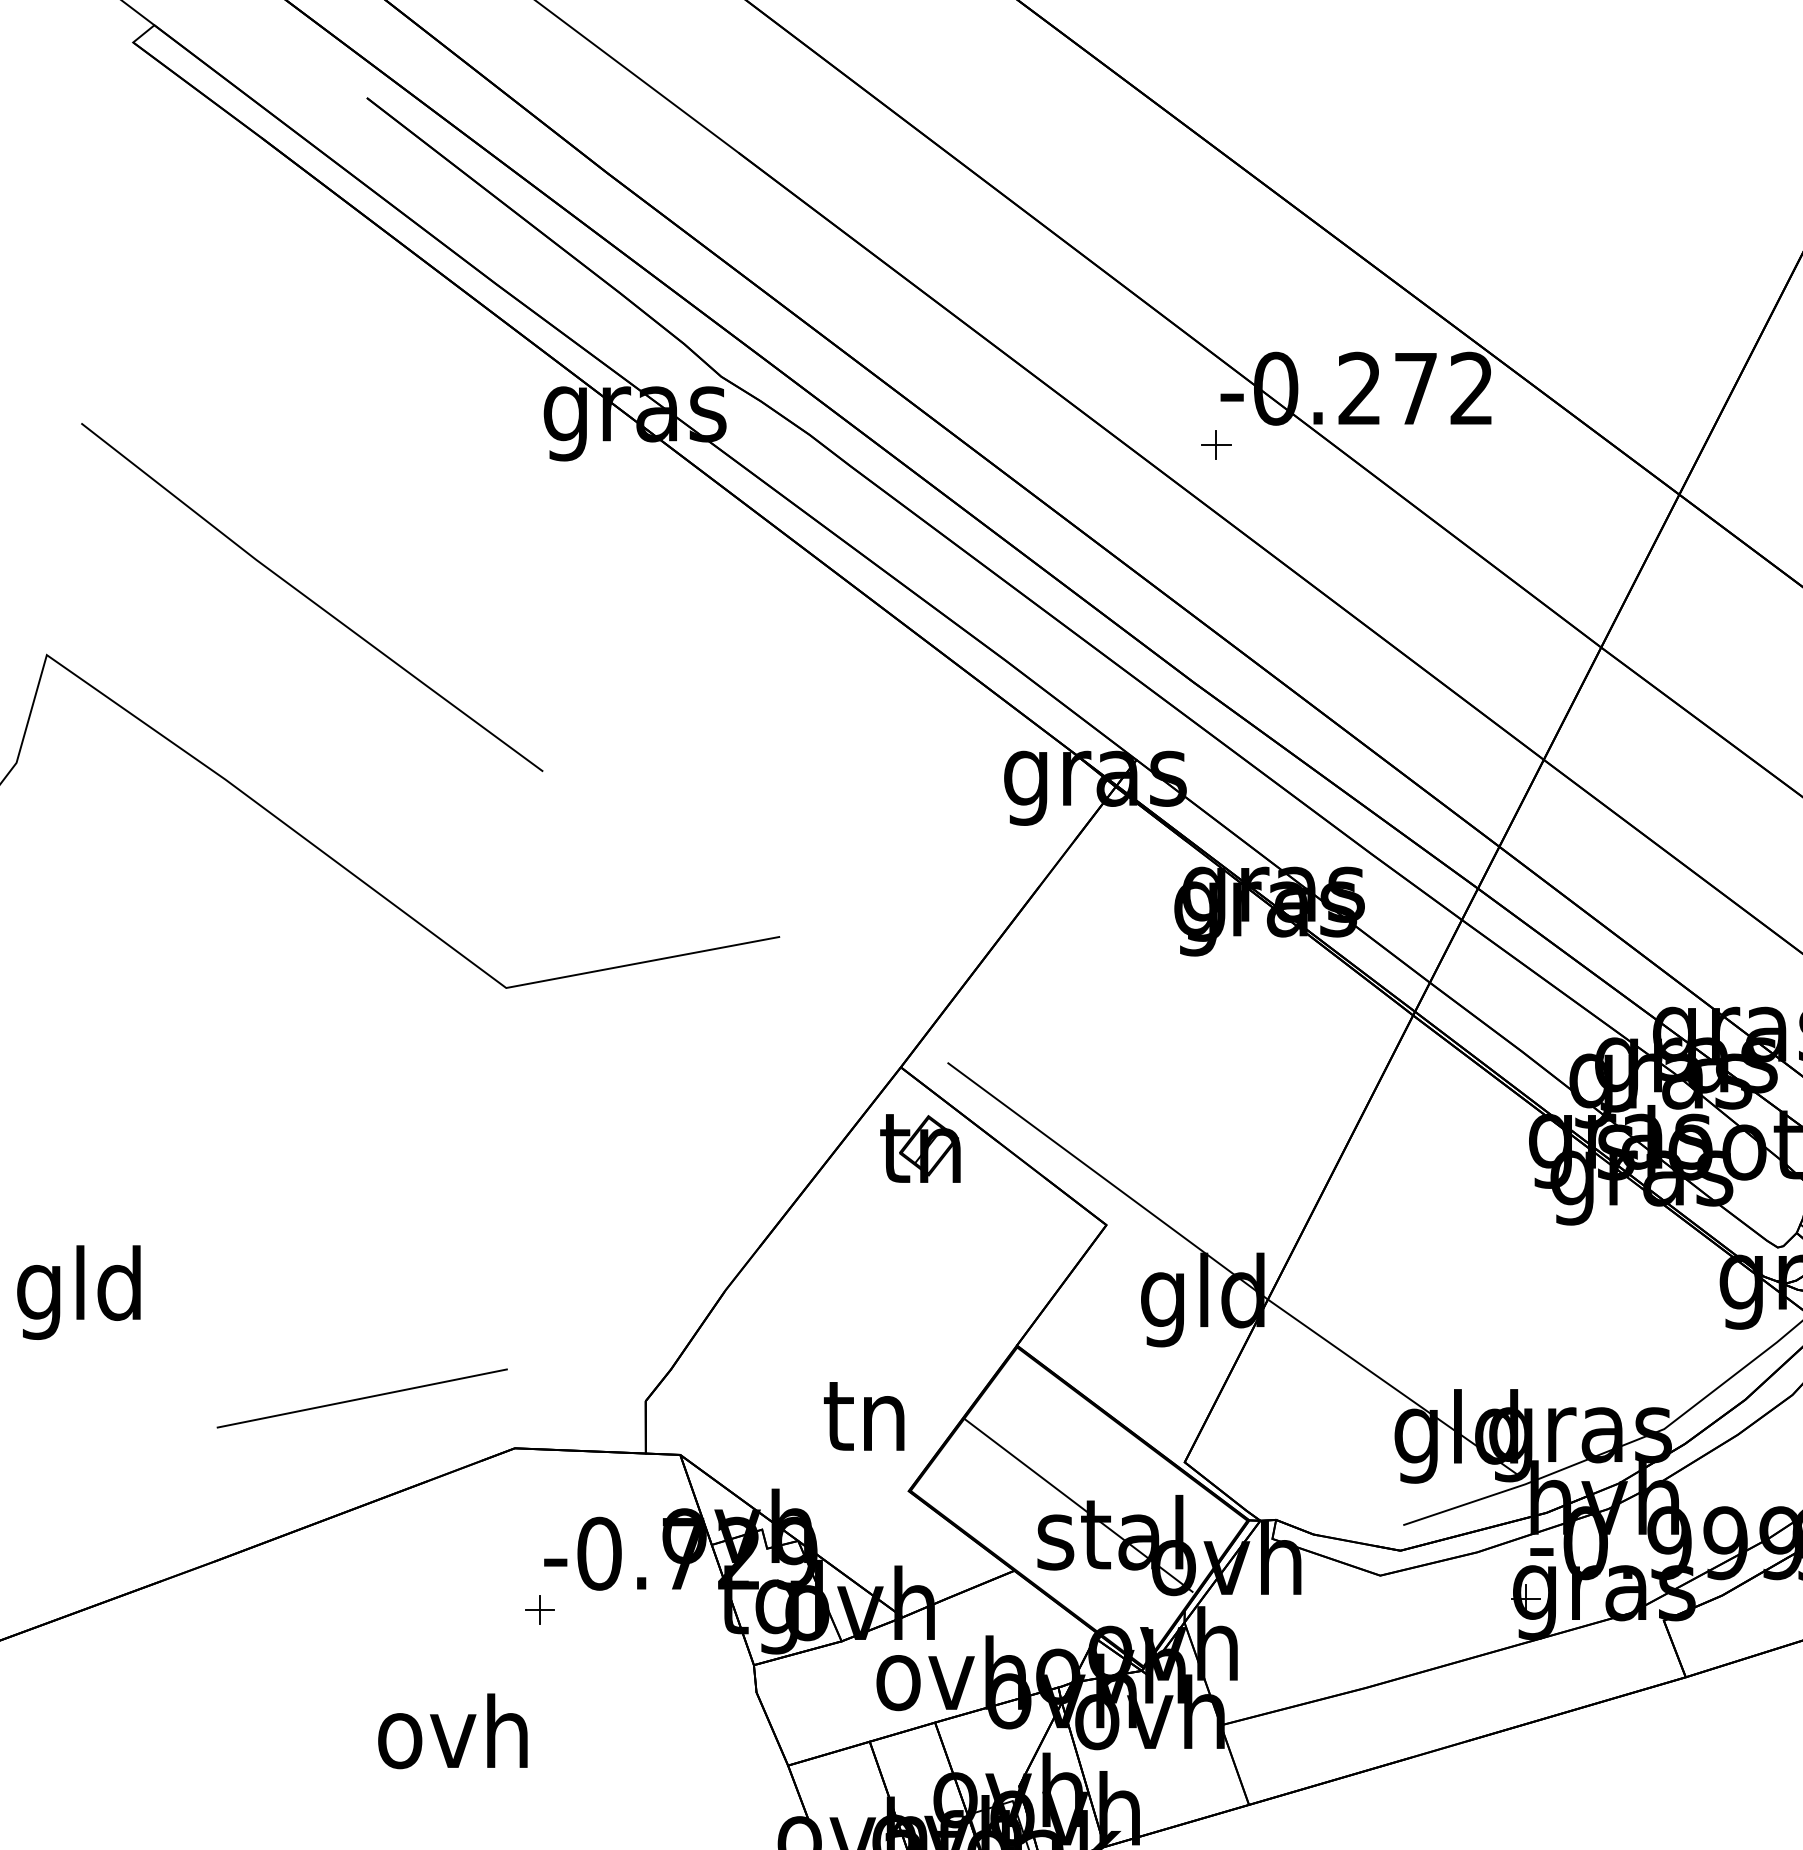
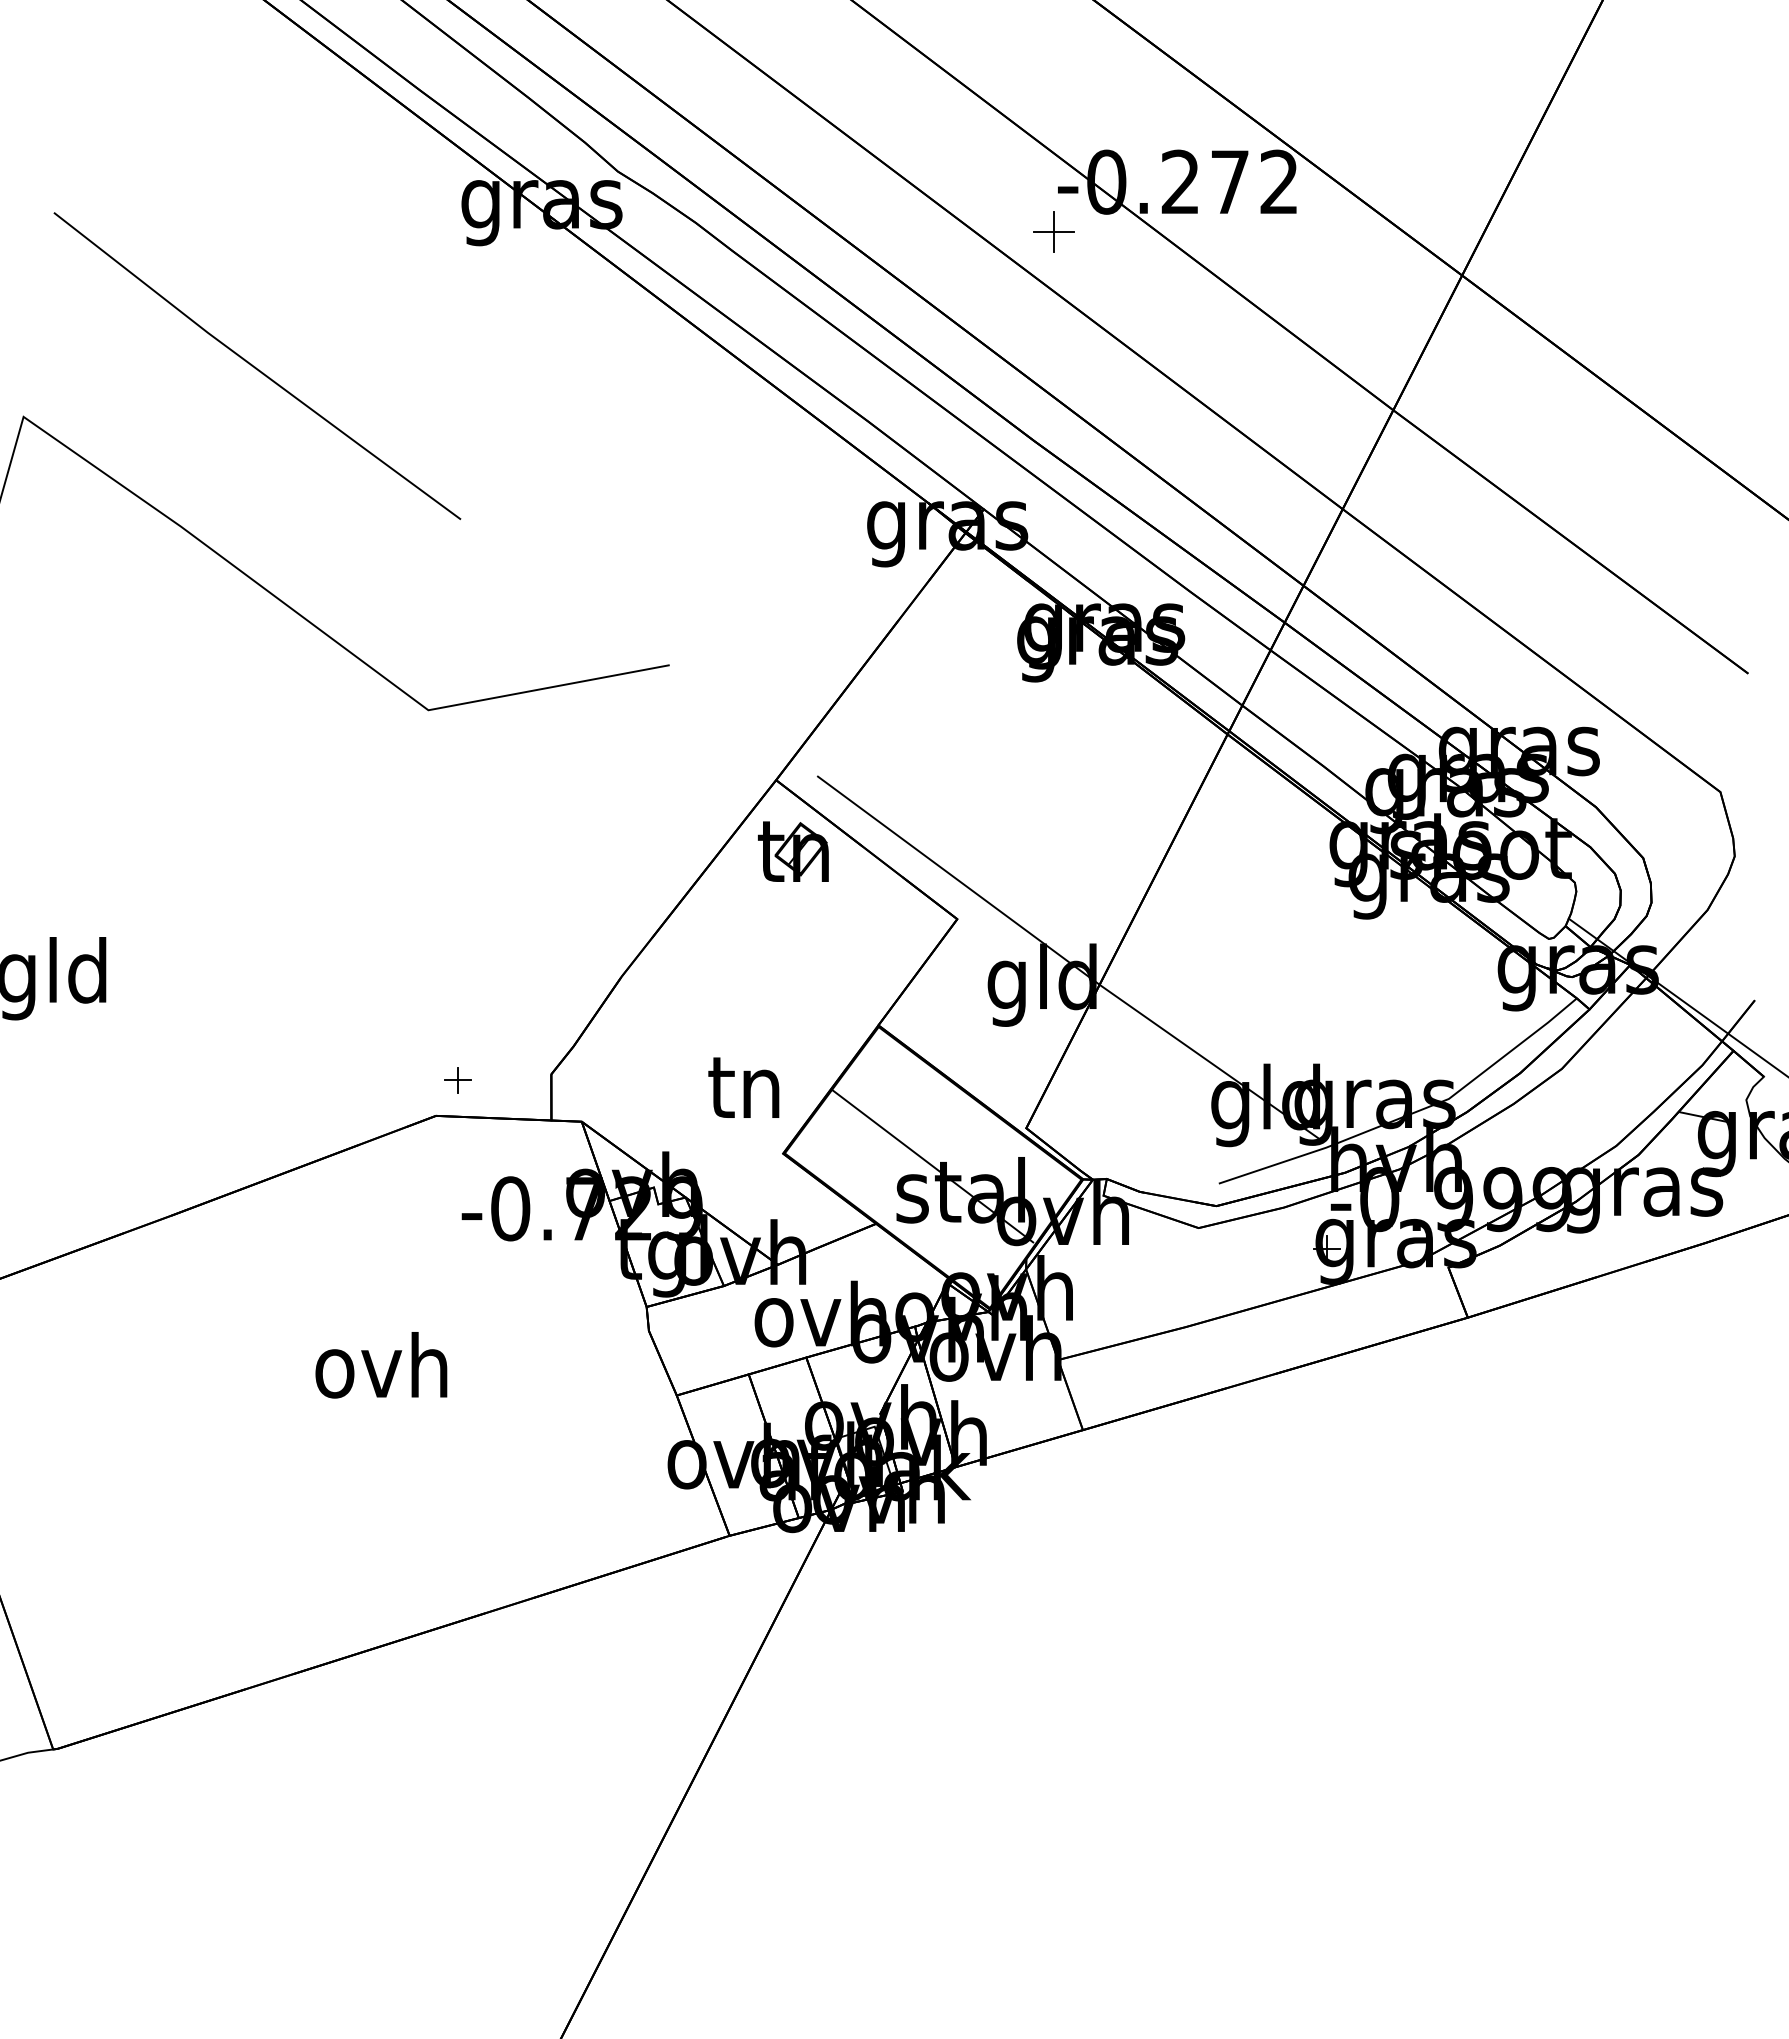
part: (1216, 444) -> (1054, 231), size x1.6
line: (362, 1397) -> (301, 1071), removed
part: (539, 1610) -> (457, 1080), moved

